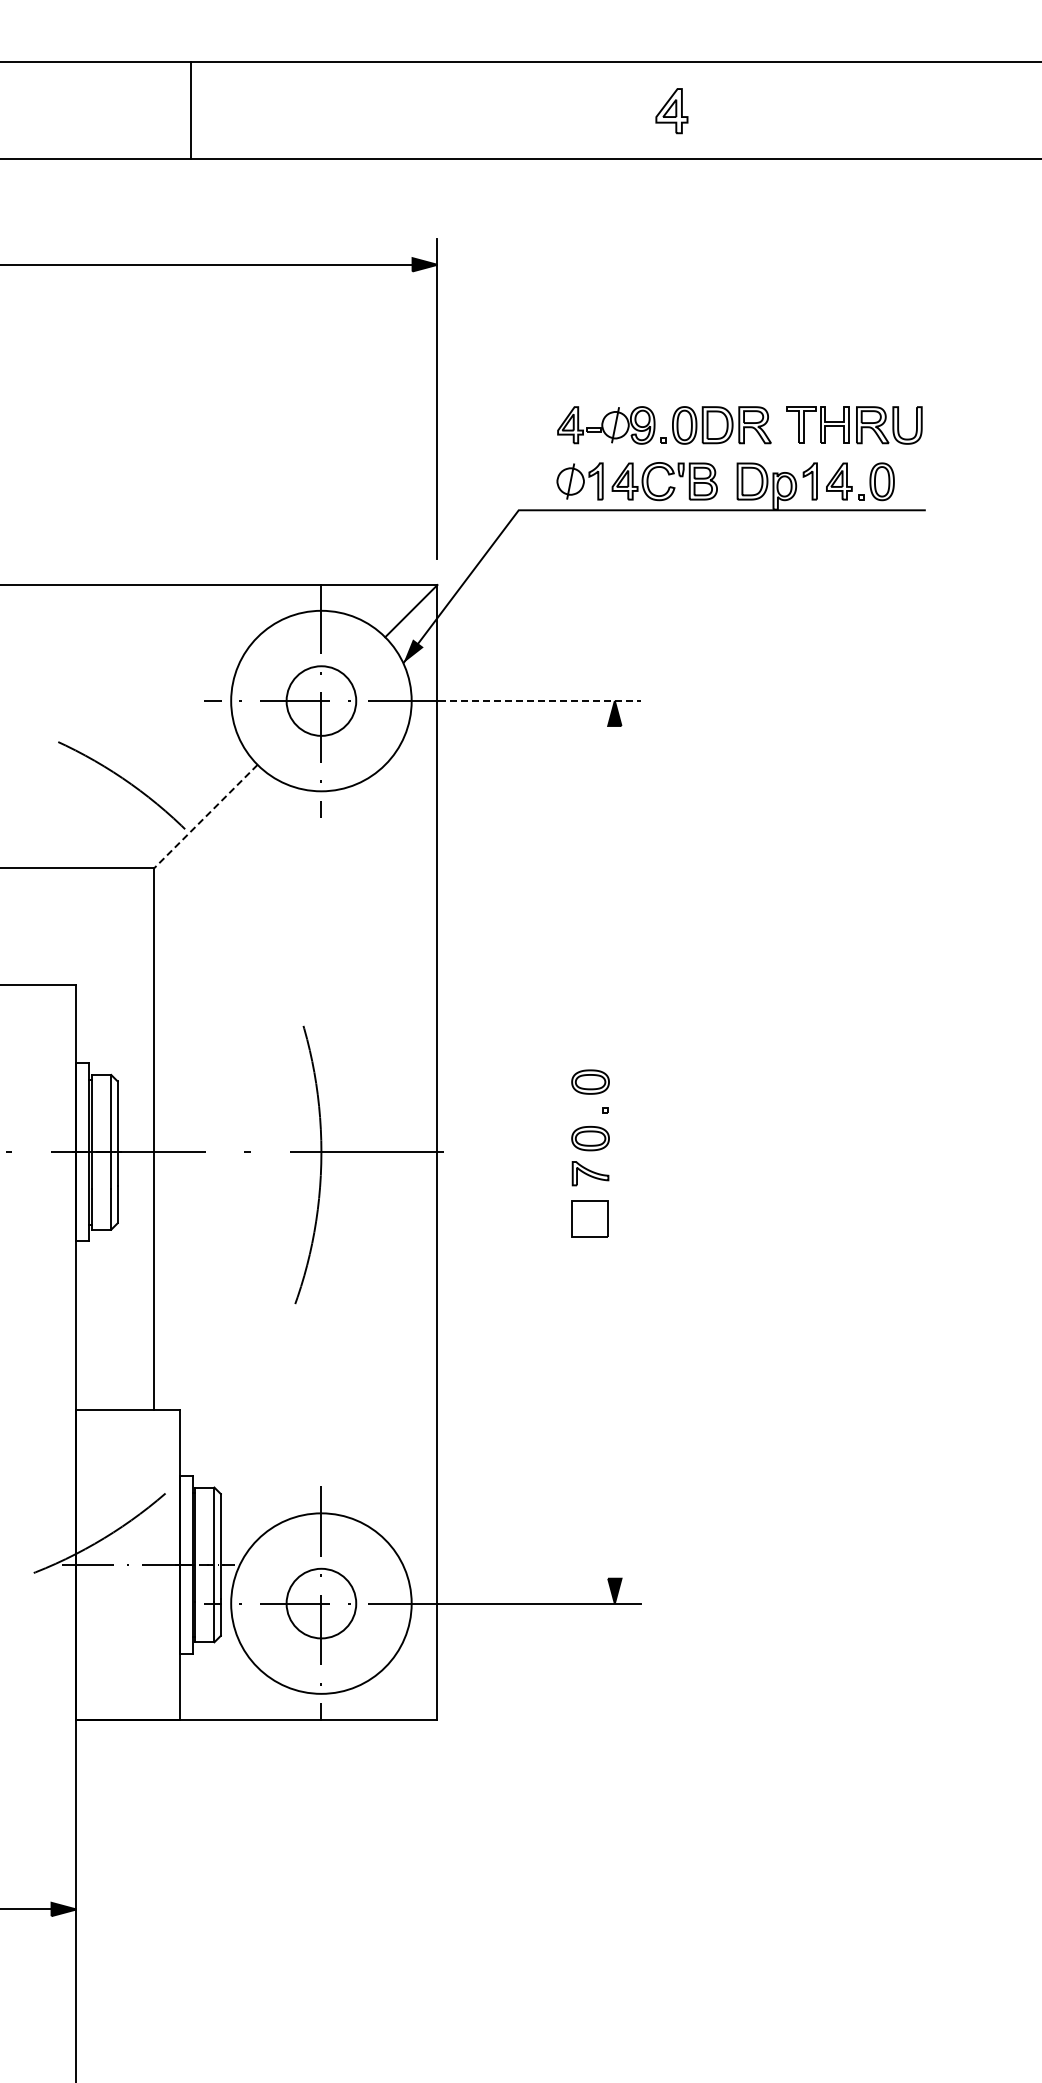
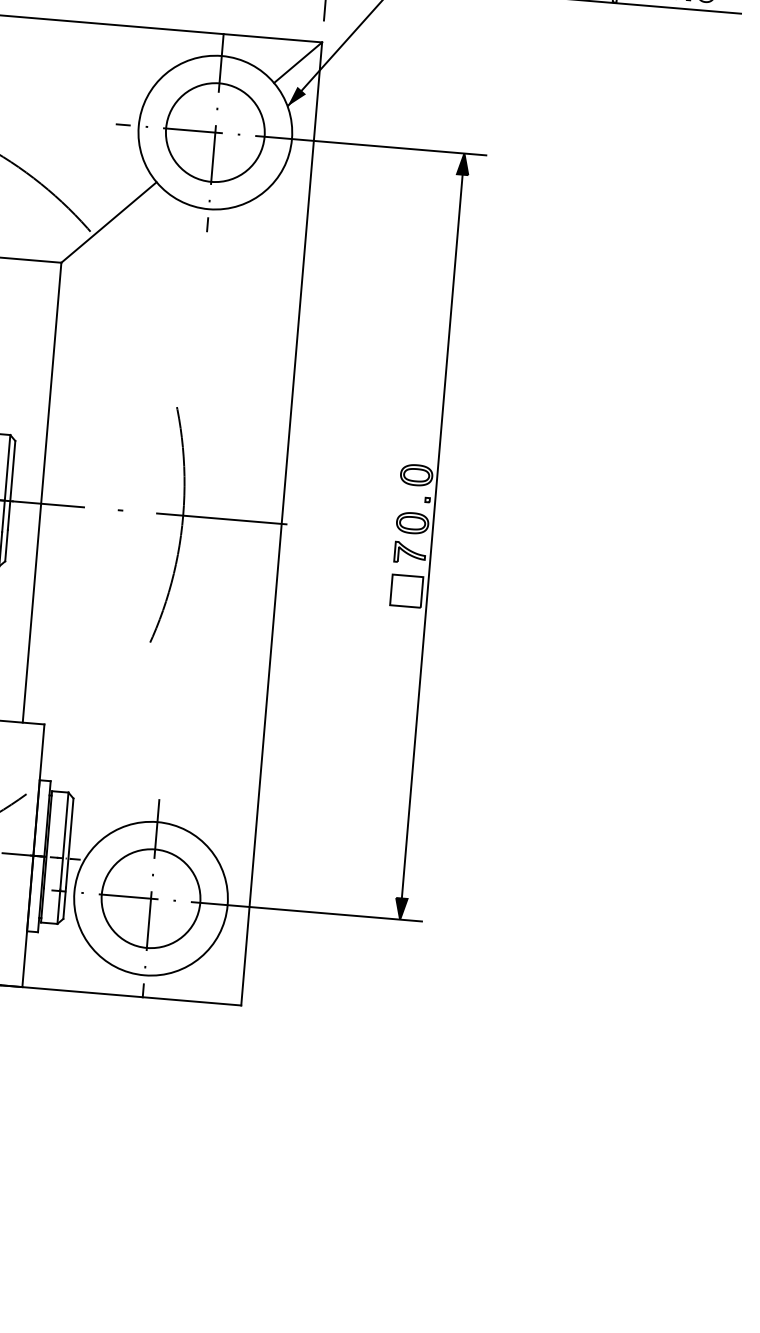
circle: (321, 701) -> (215, 133), size x1.67
line: (539, 701) -> (400, 148), dashed -> solid
line: (205, 817) -> (108, 223), dashed -> solid
line: (614, 1151) -> (432, 535), added
circle: (321, 1603) -> (151, 898), size x1.67

